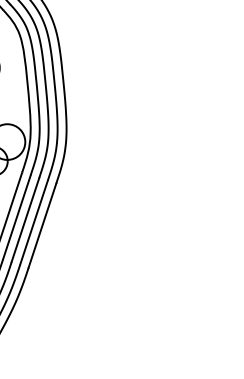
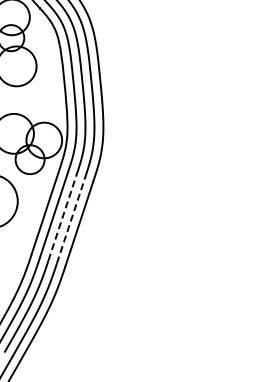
line: (25, 219) -> (62, 217), solid -> dashed
line: (33, 222) -> (70, 220), solid -> dashed

